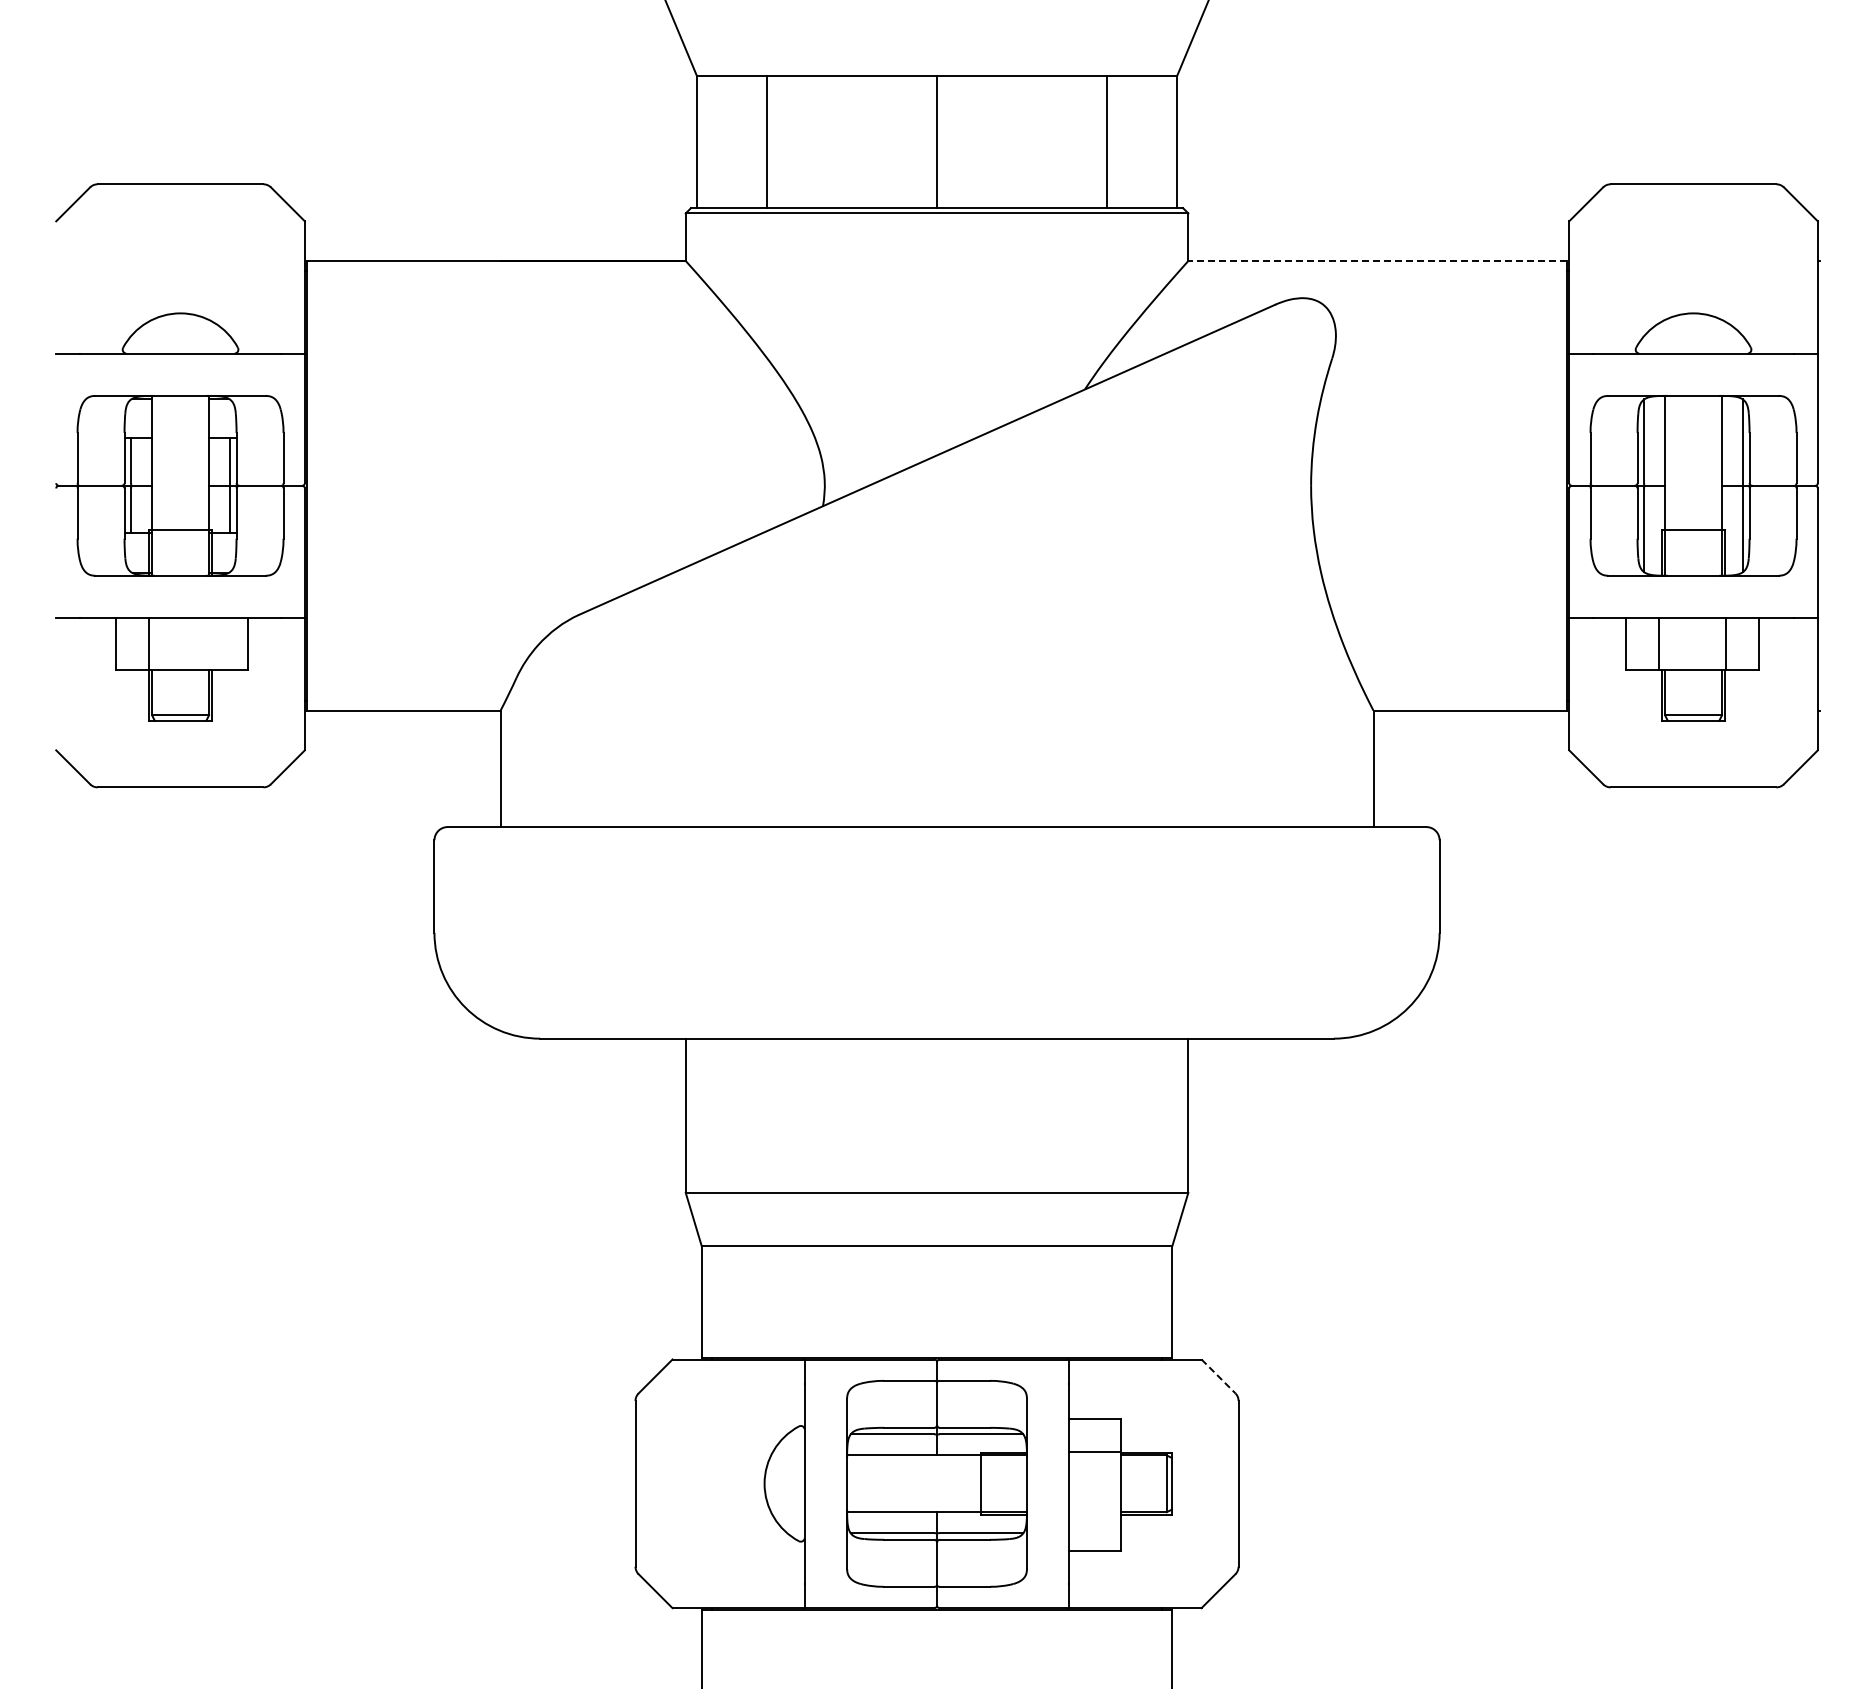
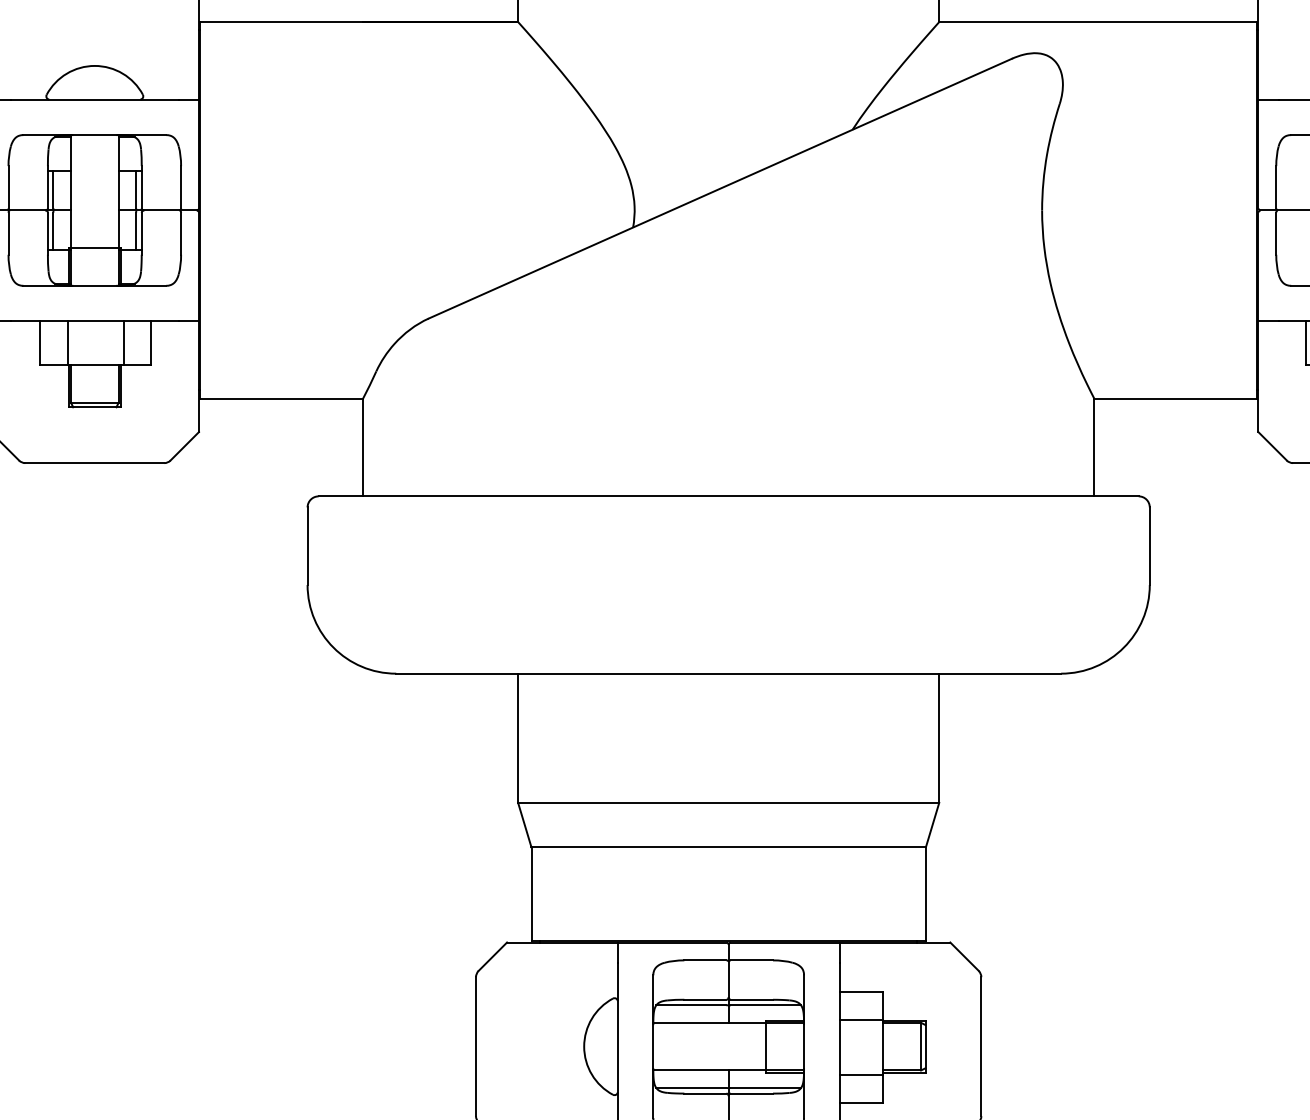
line: (1377, 261) -> (1097, 22), dashed -> solid
line: (214, 644) -> (123, 343), added
line: (1218, 1376) -> (964, 956), dashed -> solid
line: (1095, 1518) -> (861, 1075), added

